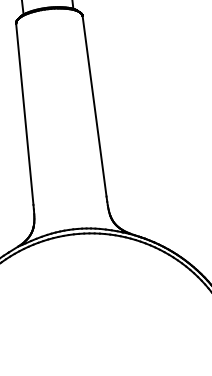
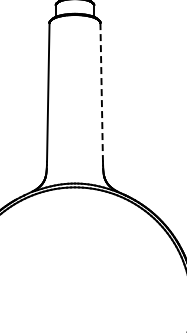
line: (94, 106) -> (101, 92), solid -> dashed

